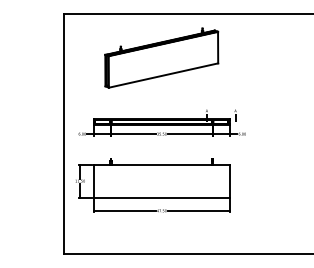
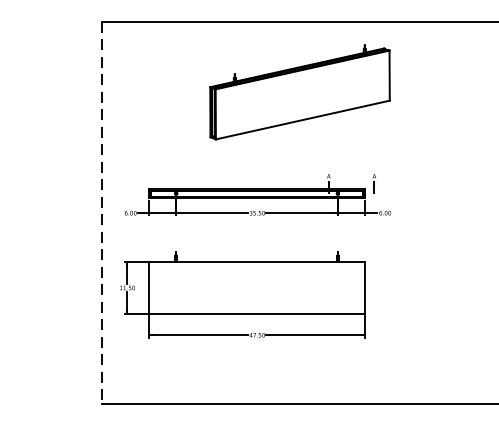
part: (161, 57) -> (299, 91), moved
line: (64, 134) -> (102, 213), solid -> dashed

